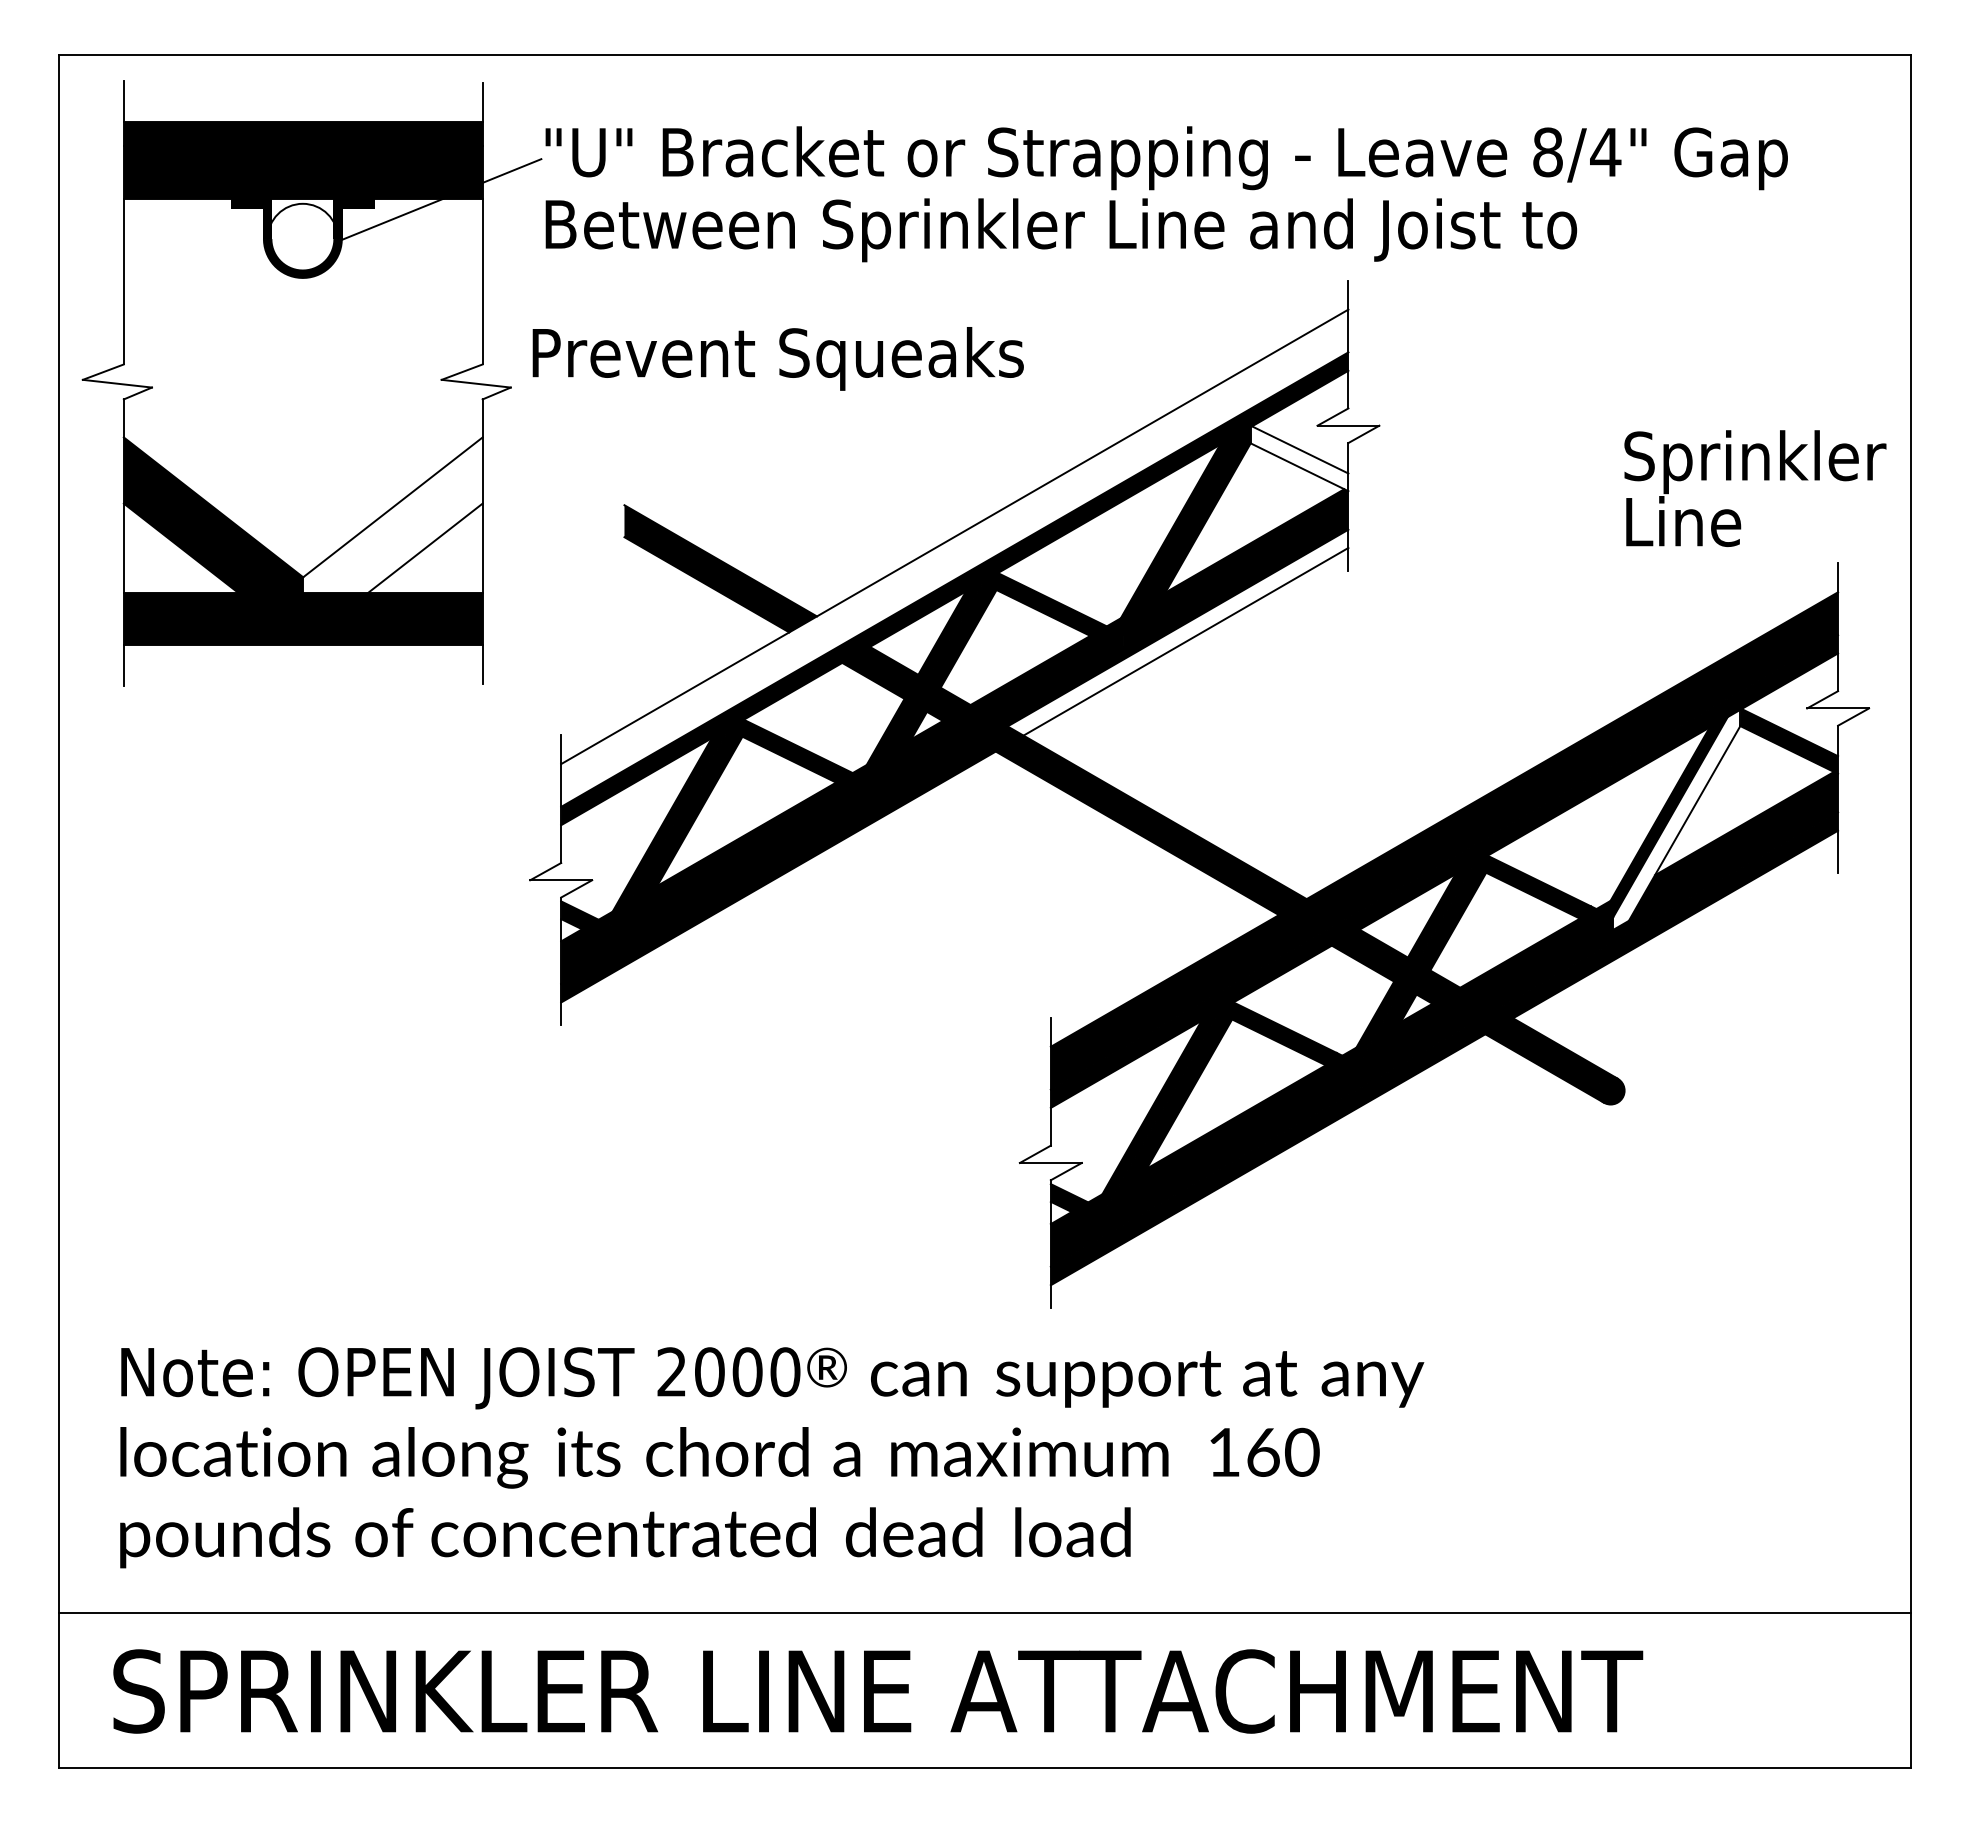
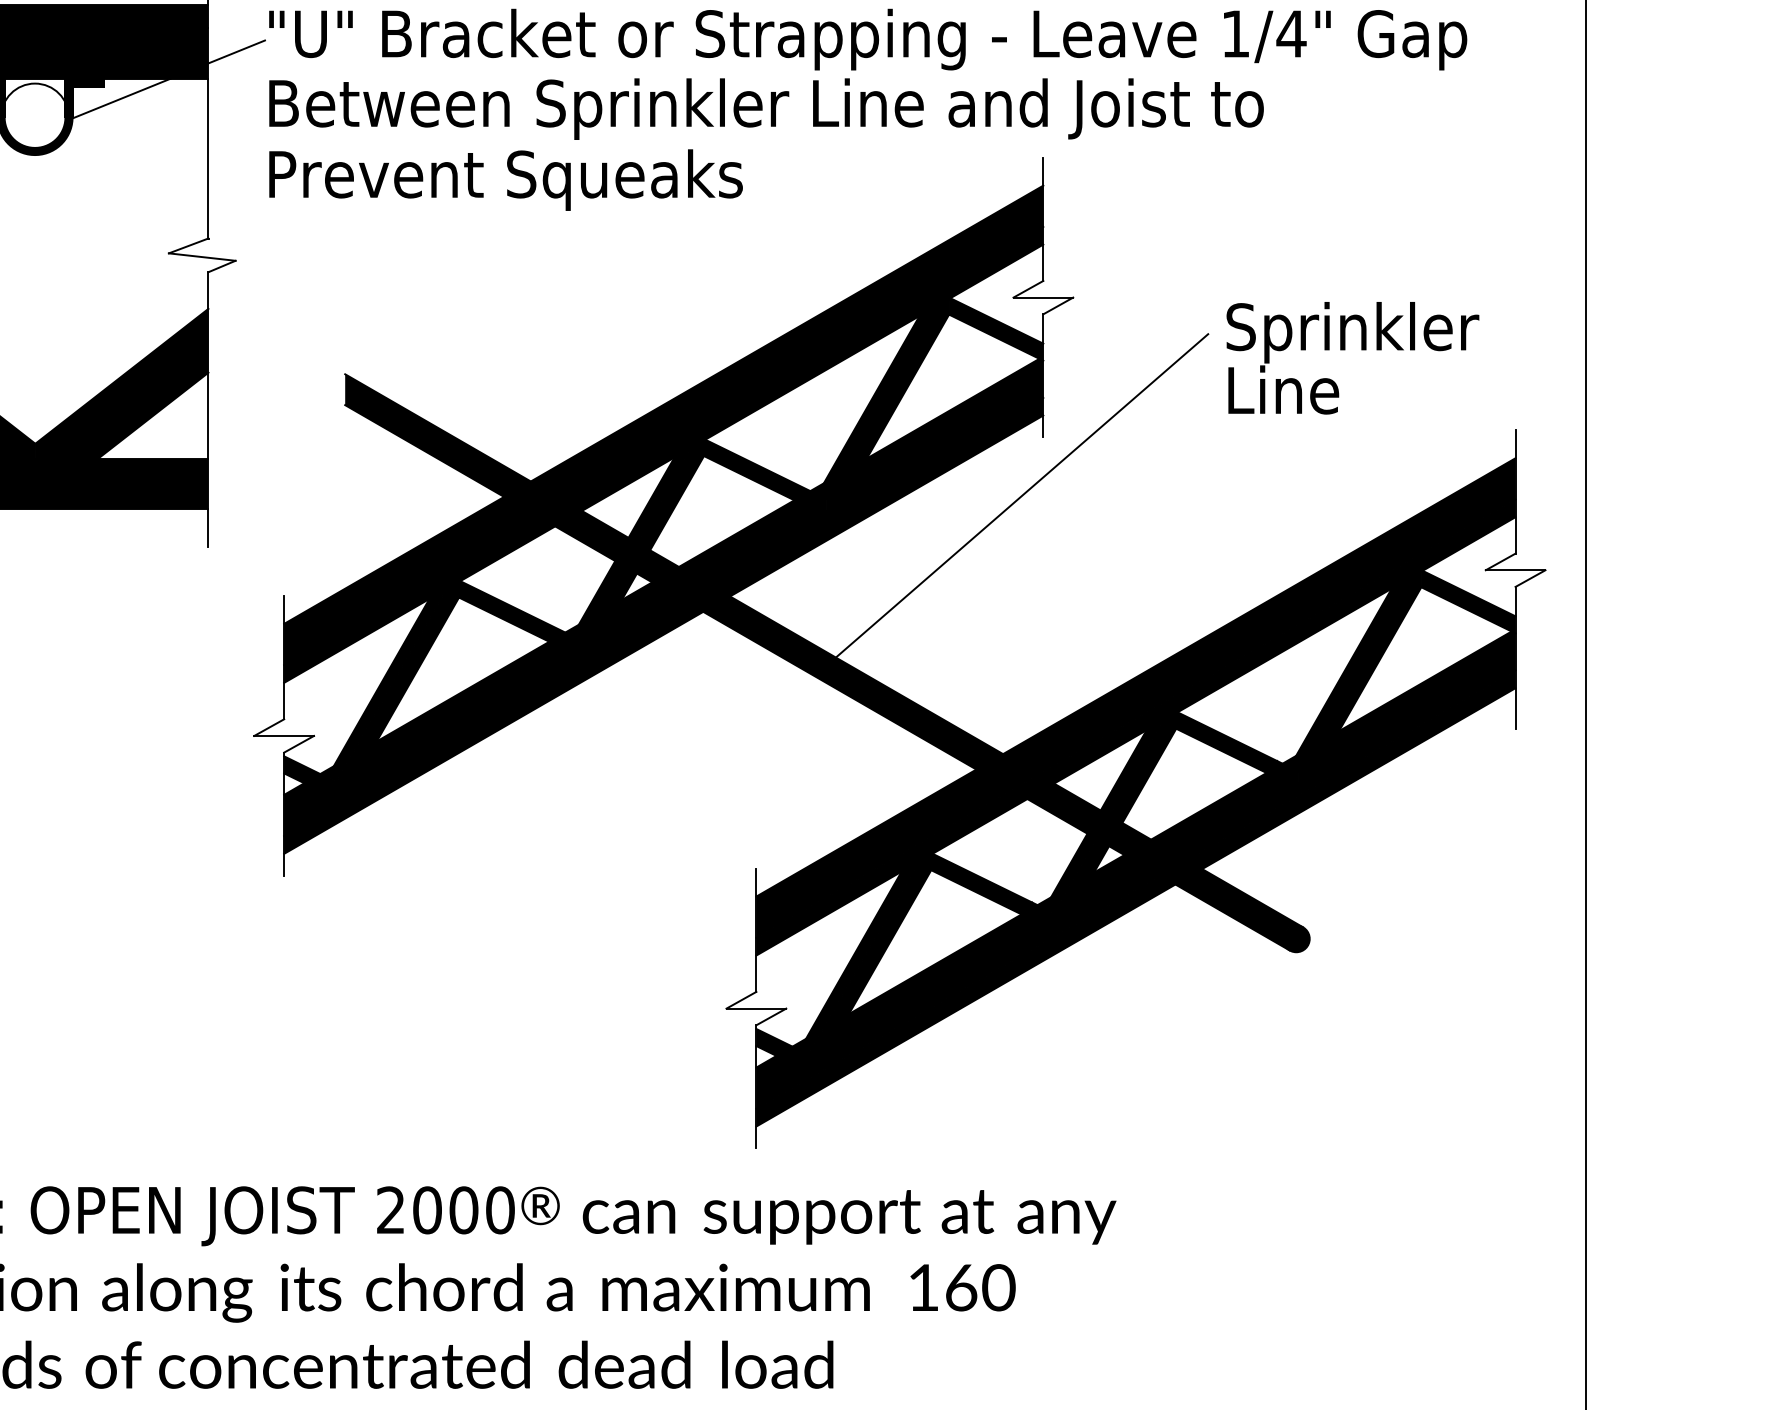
text: (1547, 152) -> (1235, 34), 8/4" -> 1/4"
text: (777, 358) -> (505, 179), moved
fill: (1299, 458) -> (996, 329), added
text: (1755, 488) -> (1353, 358), moved
fill: (392, 515) -> (121, 384), added
fill: (954, 557) -> (663, 424), added
fill: (1177, 632) -> (878, 497), added
line: (1320, 635) -> (1016, 499), added
fill: (1676, 819) -> (1359, 677), added

